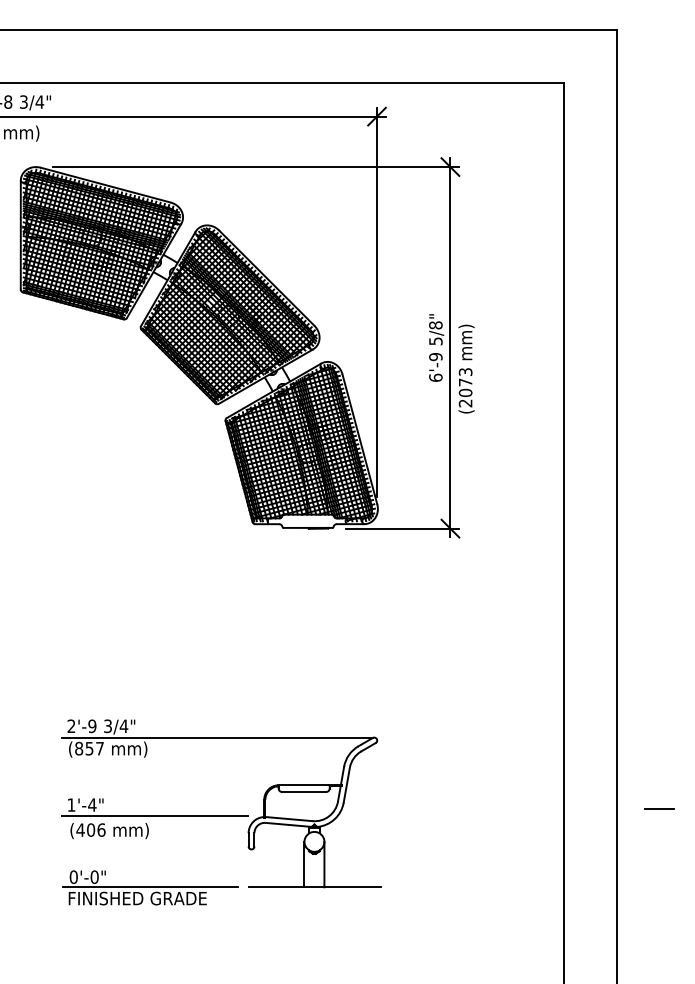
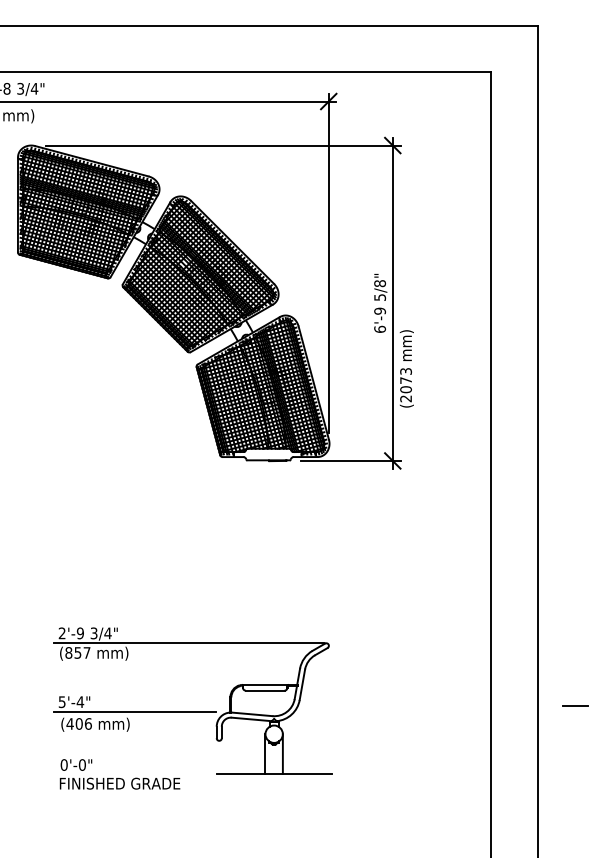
text: (466, 368) -> (406, 368), moved
text: (71, 804) -> (62, 701), 1'-4" -> 5'-4"
line: (149, 887) -> (130, 774), removed

